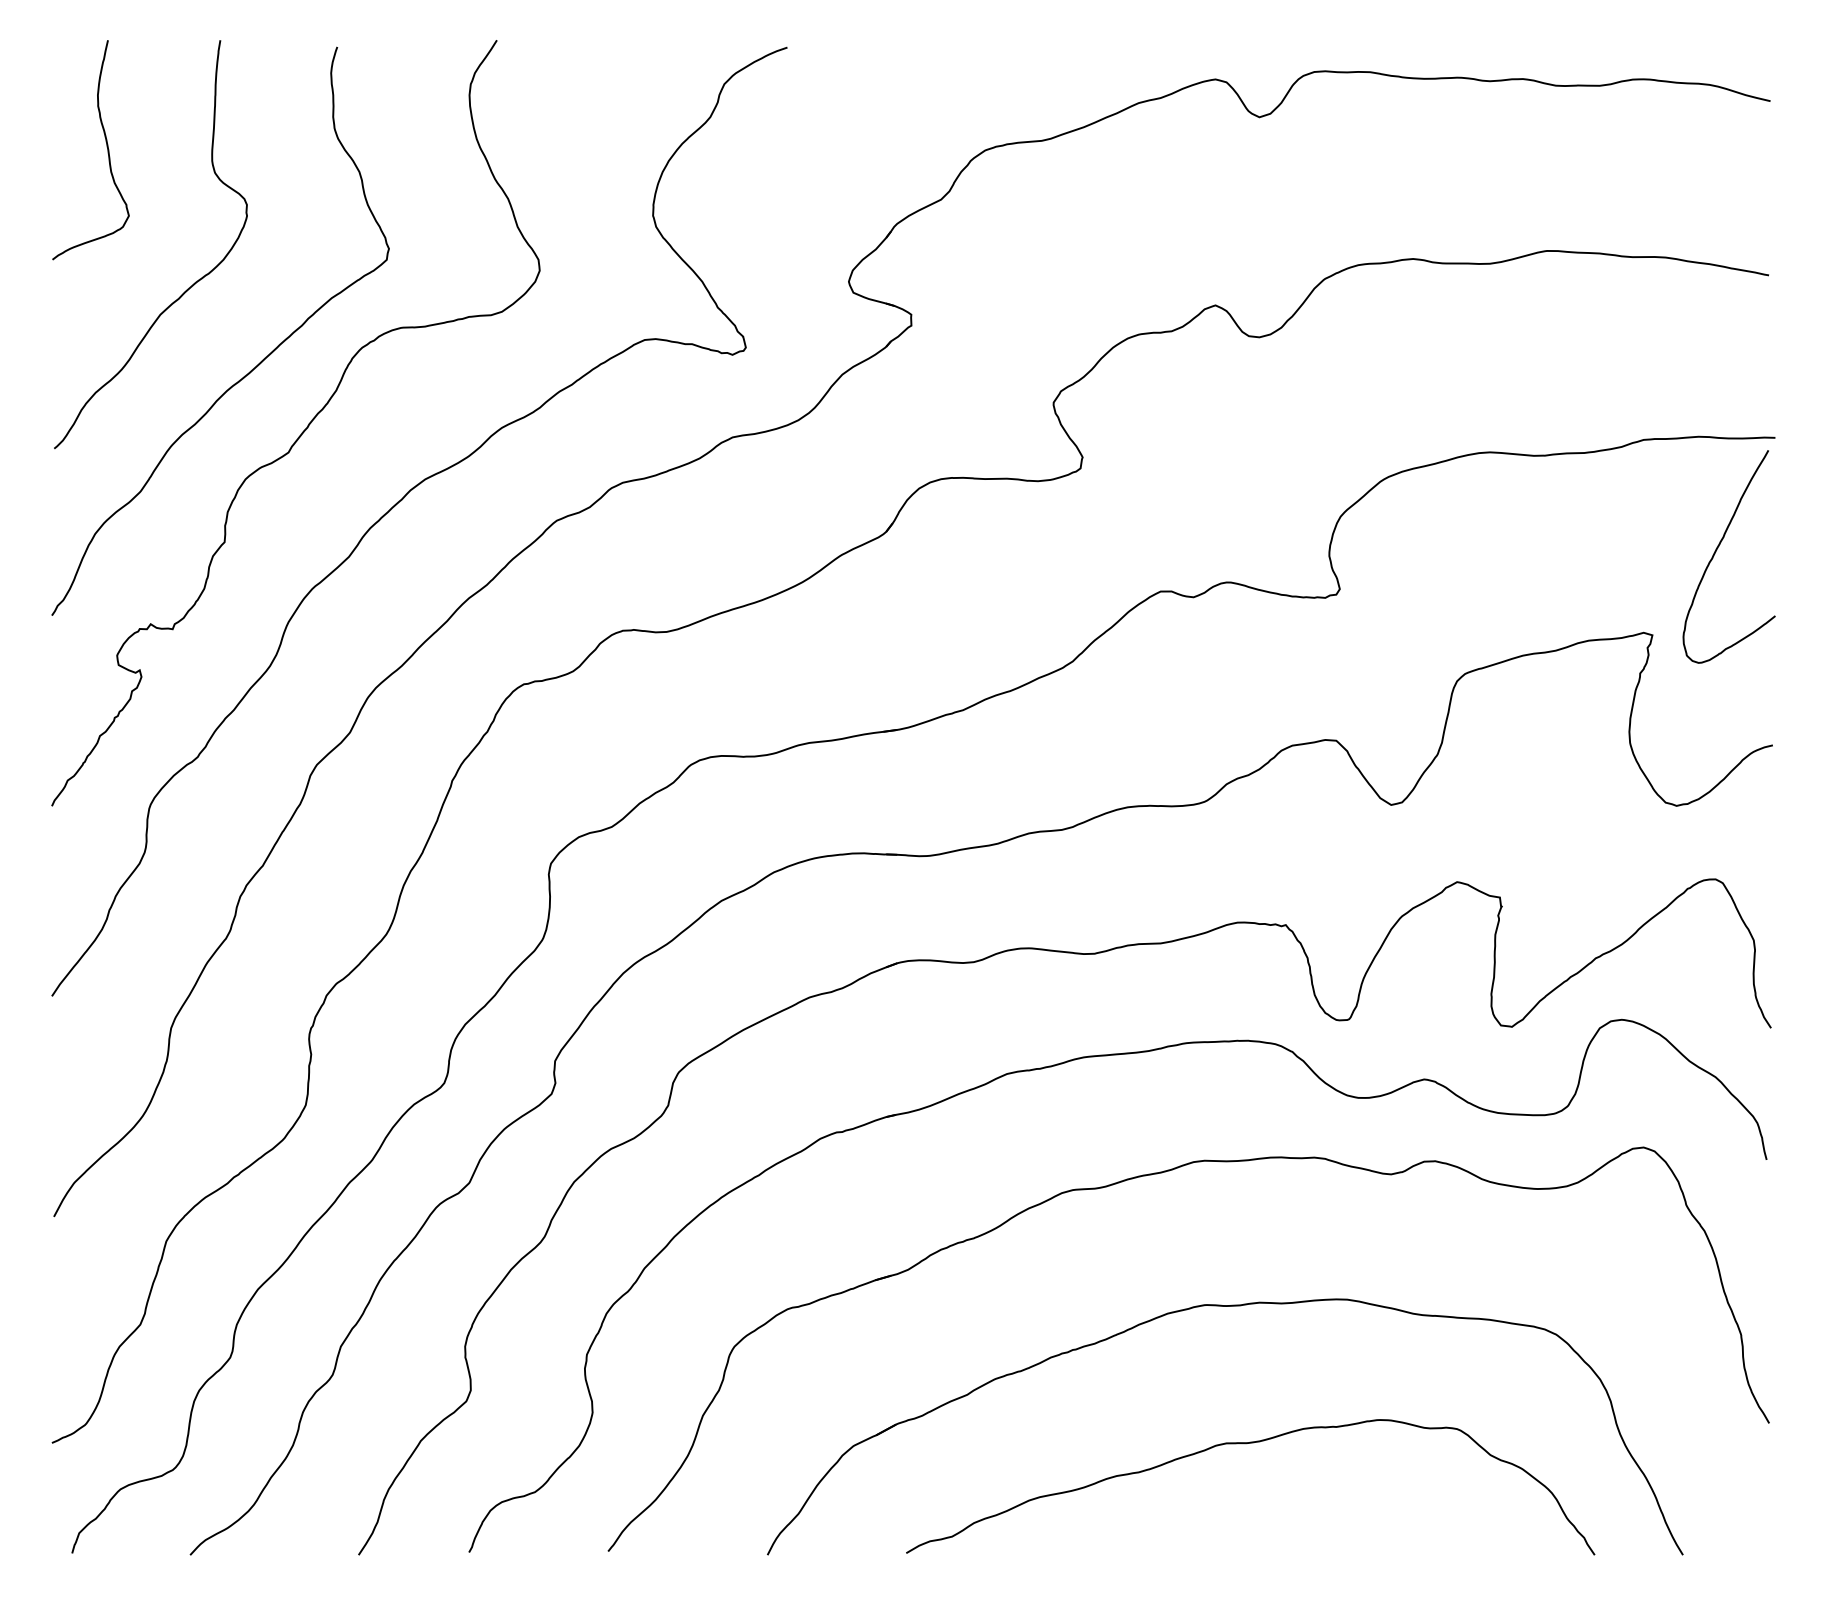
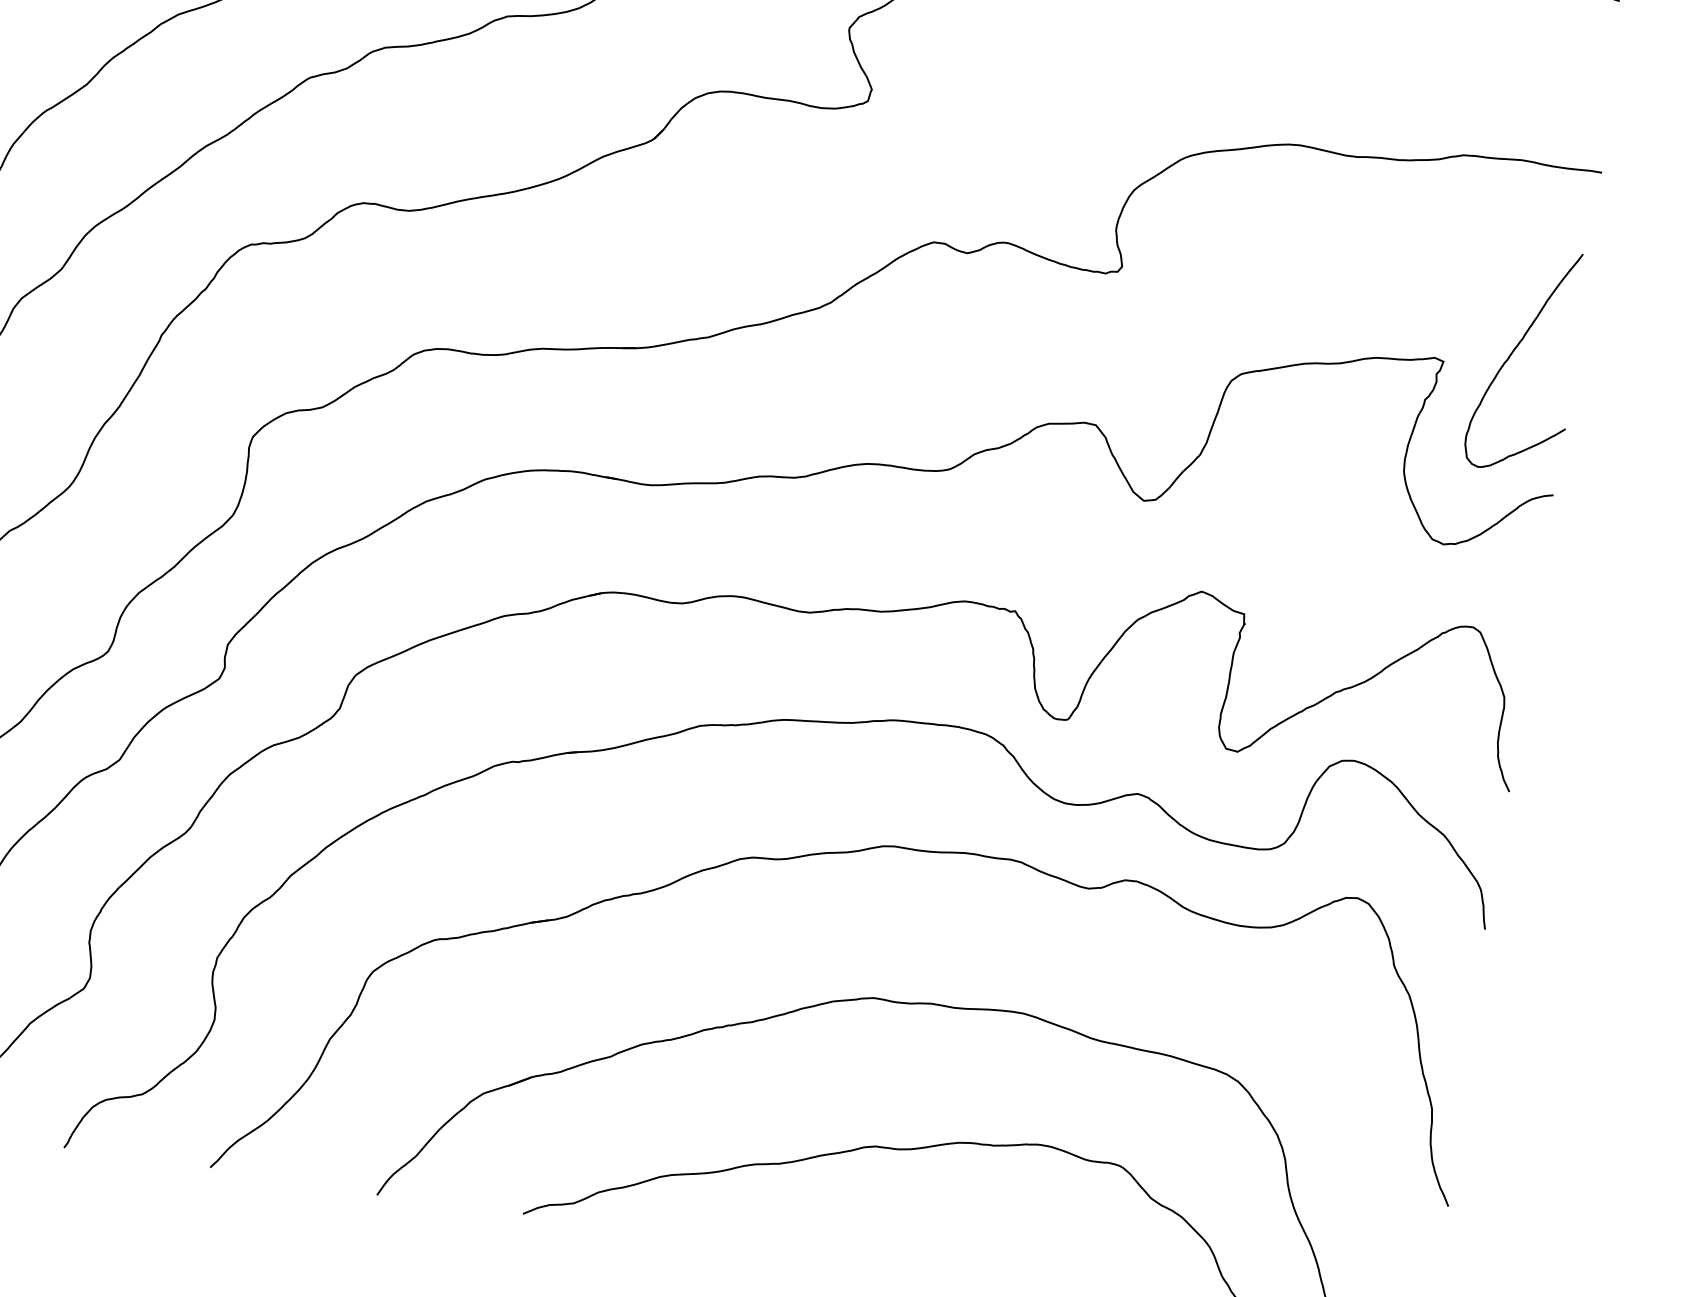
curve: (1717, 550) -> (1514, 351), moved

